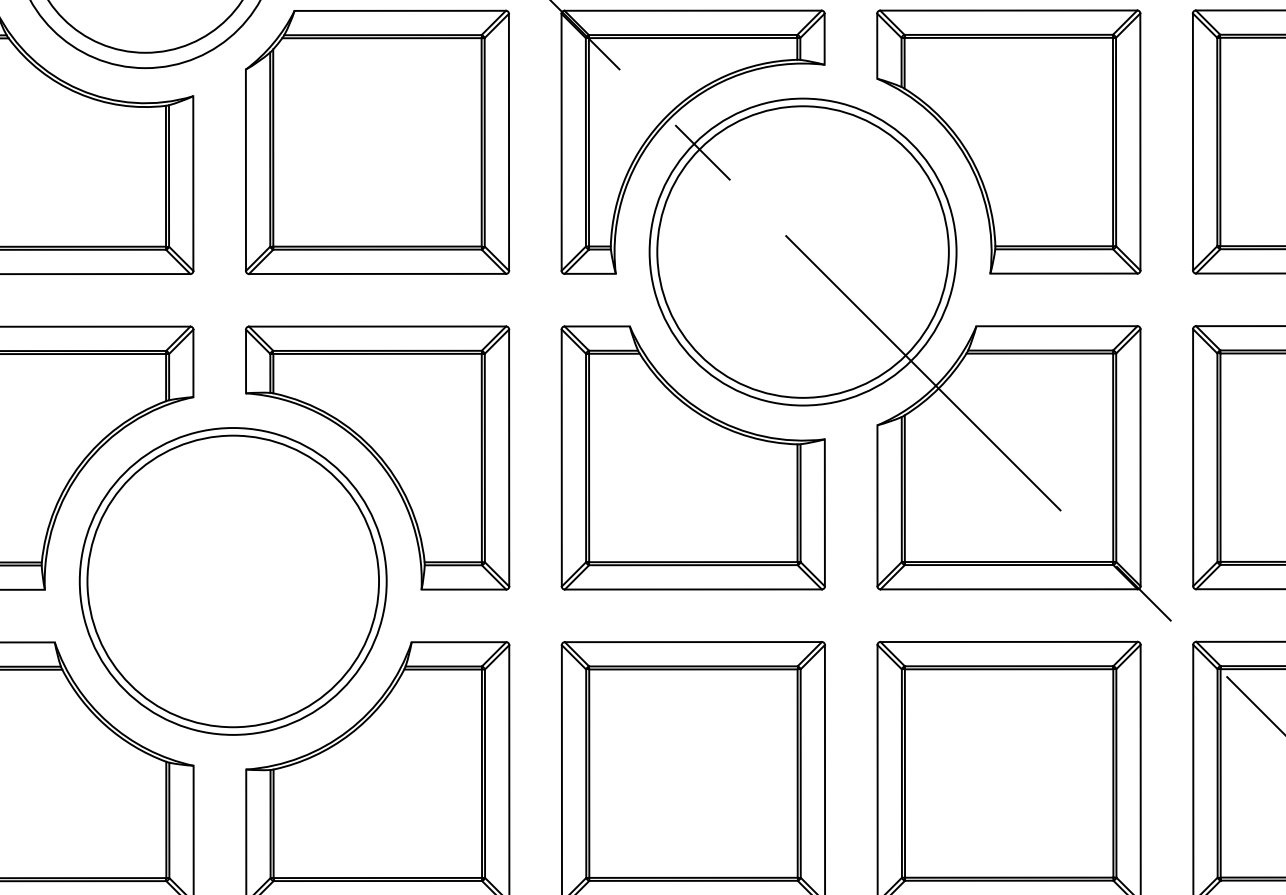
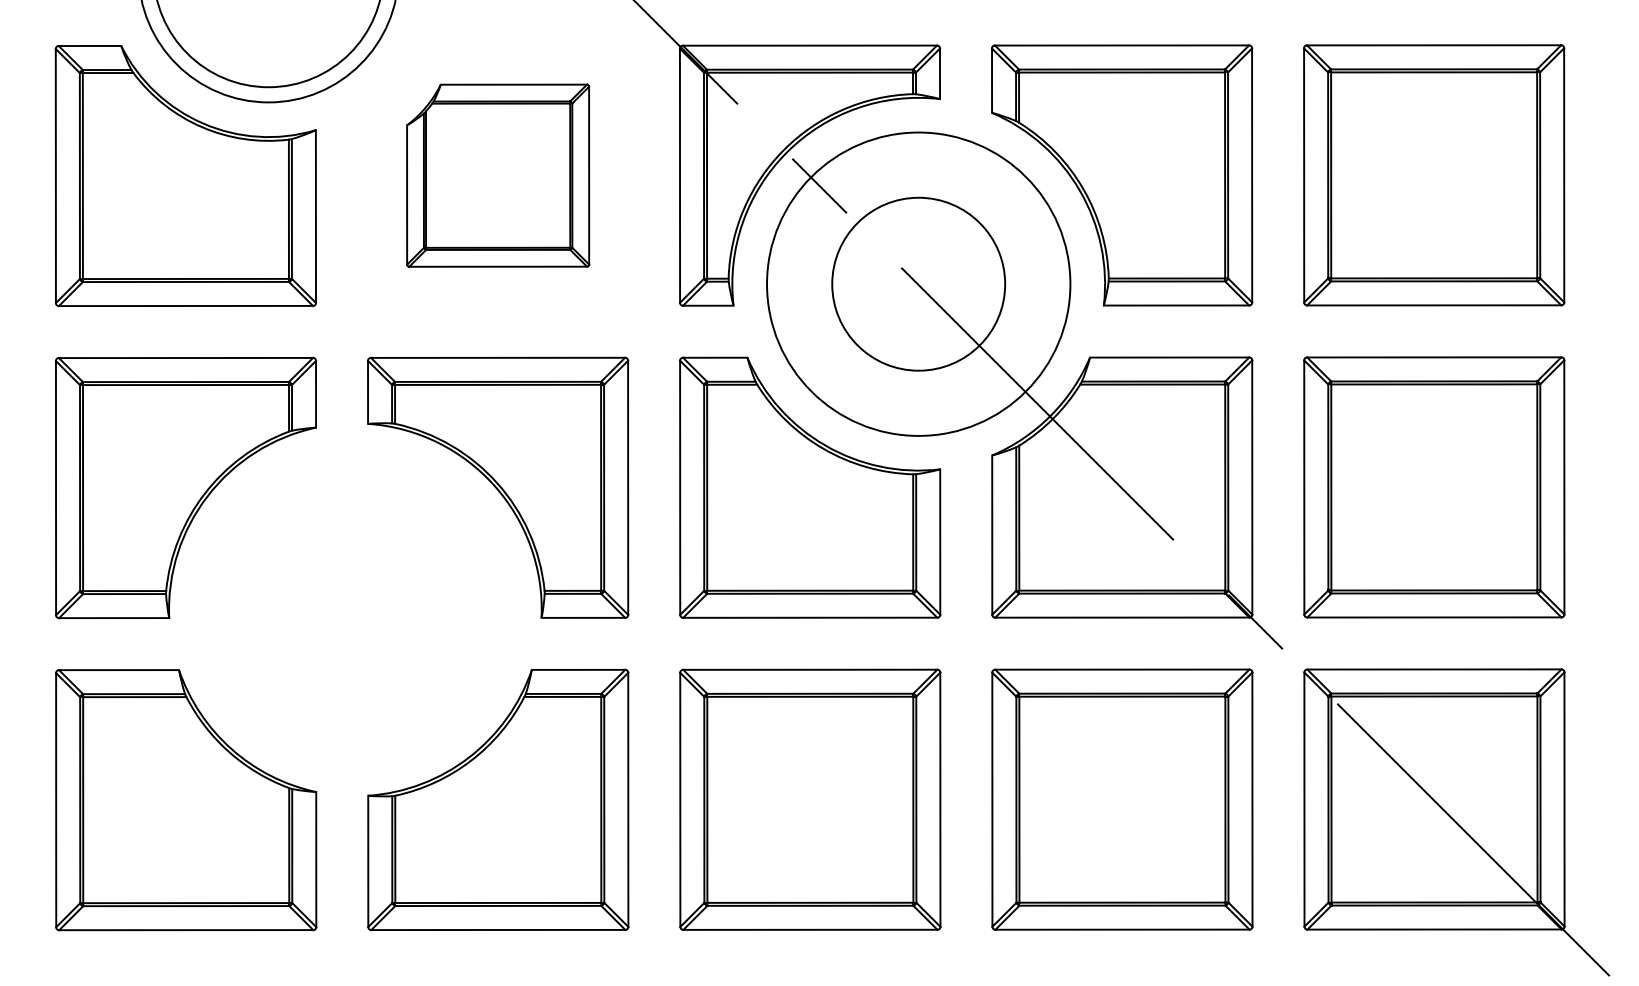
part: (378, 142) -> (498, 175), size x0.7
circle: (802, 252) -> (918, 284), size x0.6
part: (232, 581) -> (354, 609), removed

